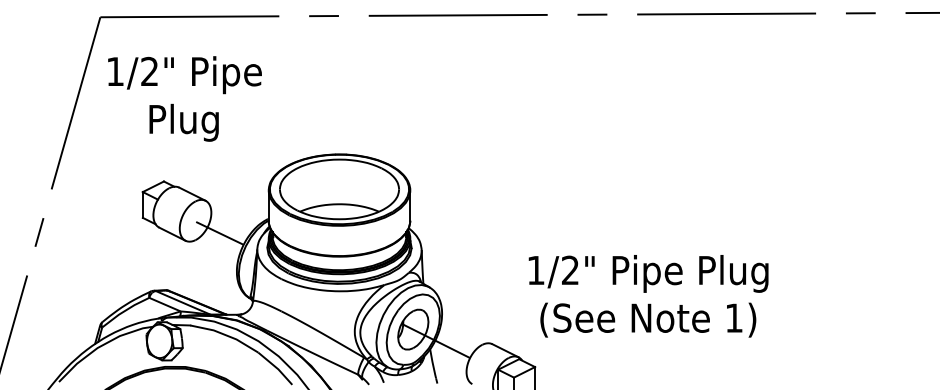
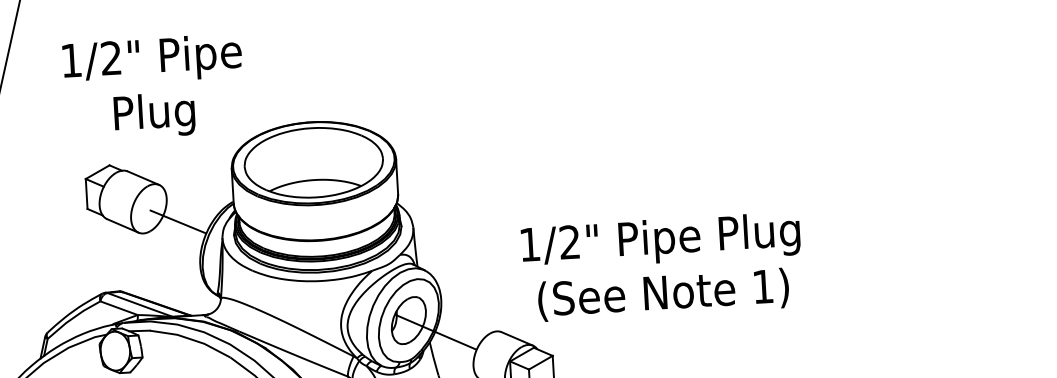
text: (184, 98) -> (153, 87), moved
text: (648, 296) -> (662, 267), moved

